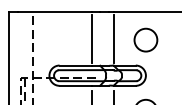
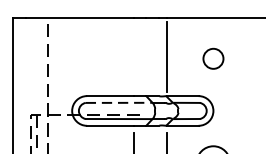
line: (91, 38) -> (133, 56), removed
circle: (145, 39) -> (212, 57), size x0.6
line: (81, 70) -> (119, 103), solid -> dashed

